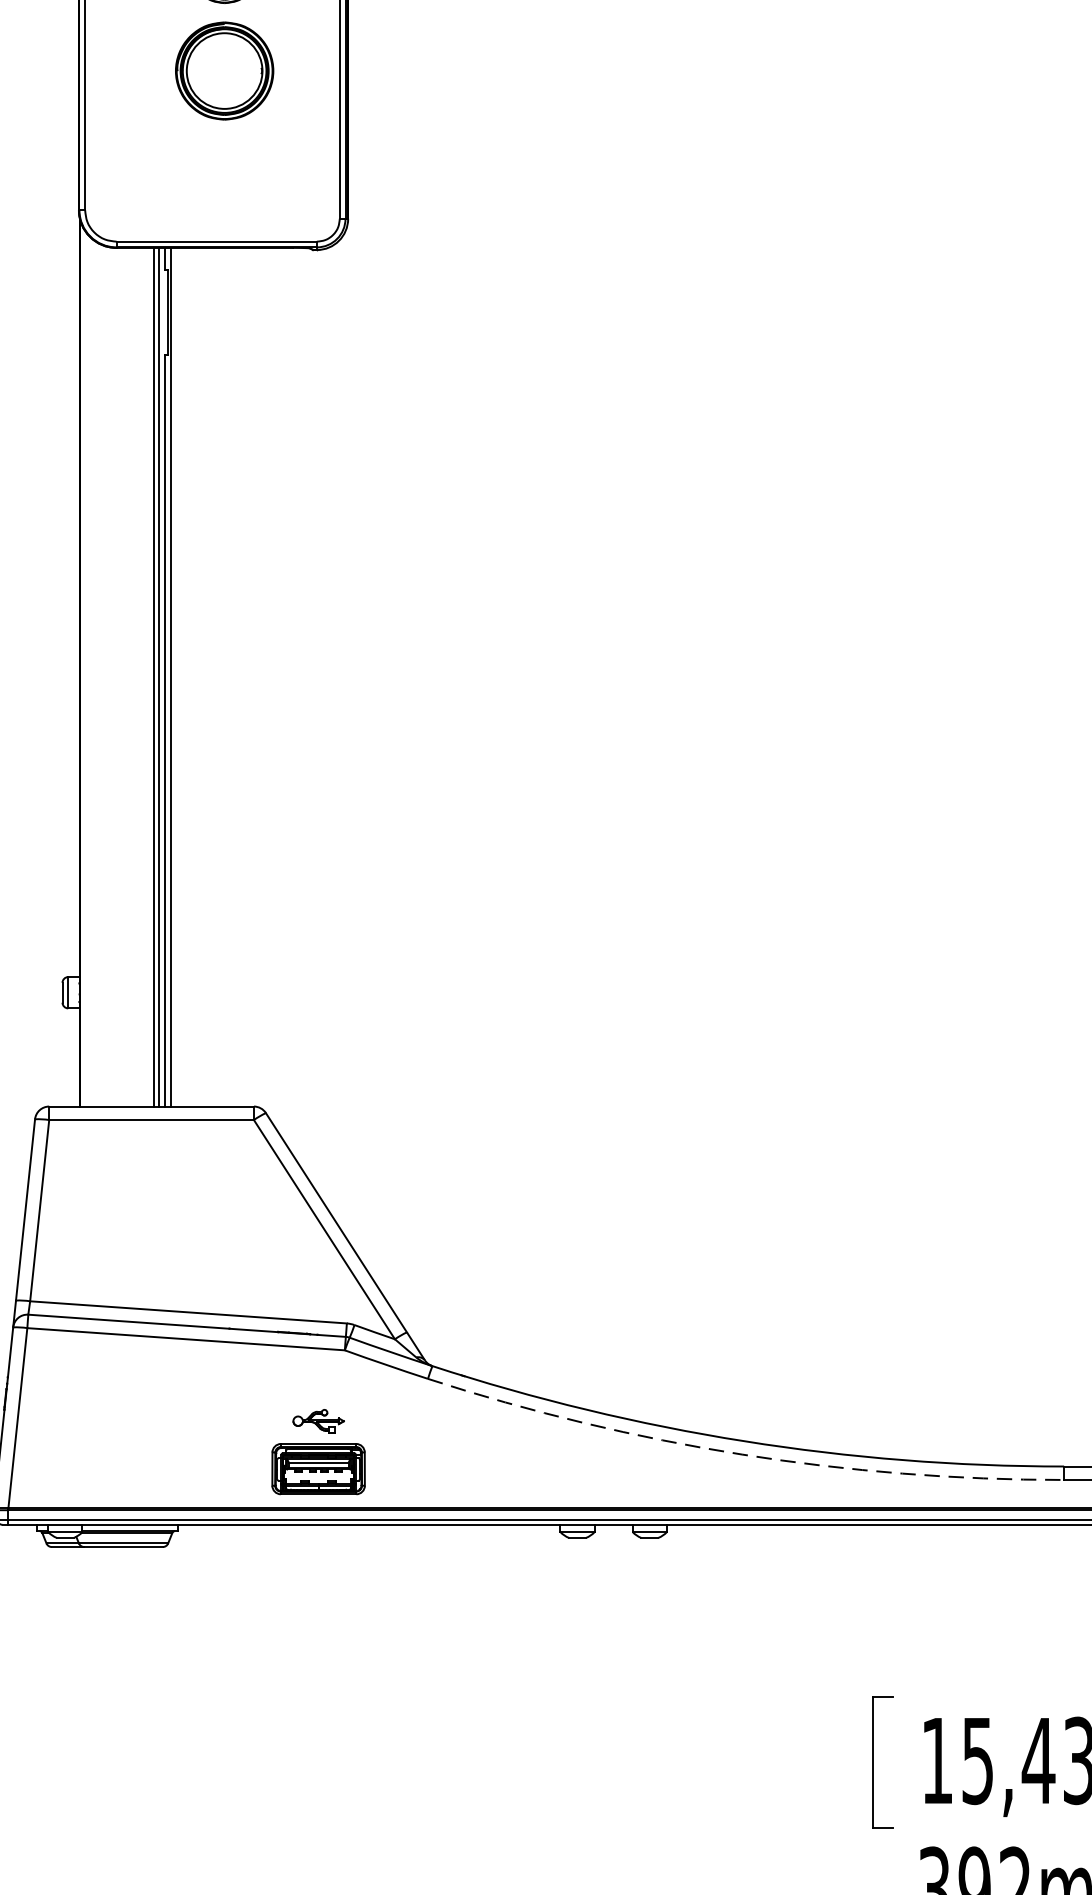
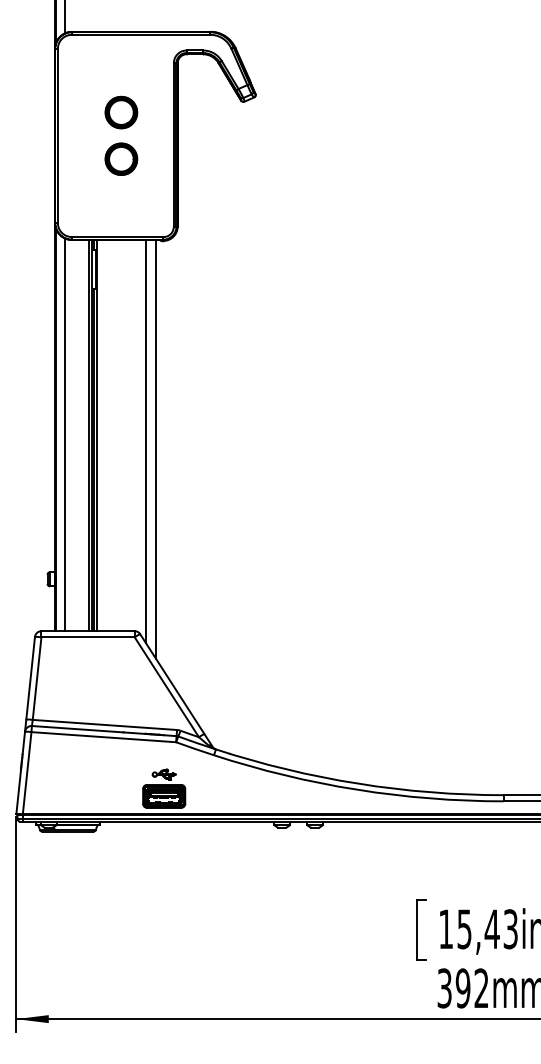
part: (224, 69) -> (121, 158), size x0.71
line: (102, 674) -> (65, 434), added
line: (279, 690) -> (146, 441), added
line: (301, 707) -> (156, 449), added
arc: (742, 1454) -> (357, 789), dashed -> solid

